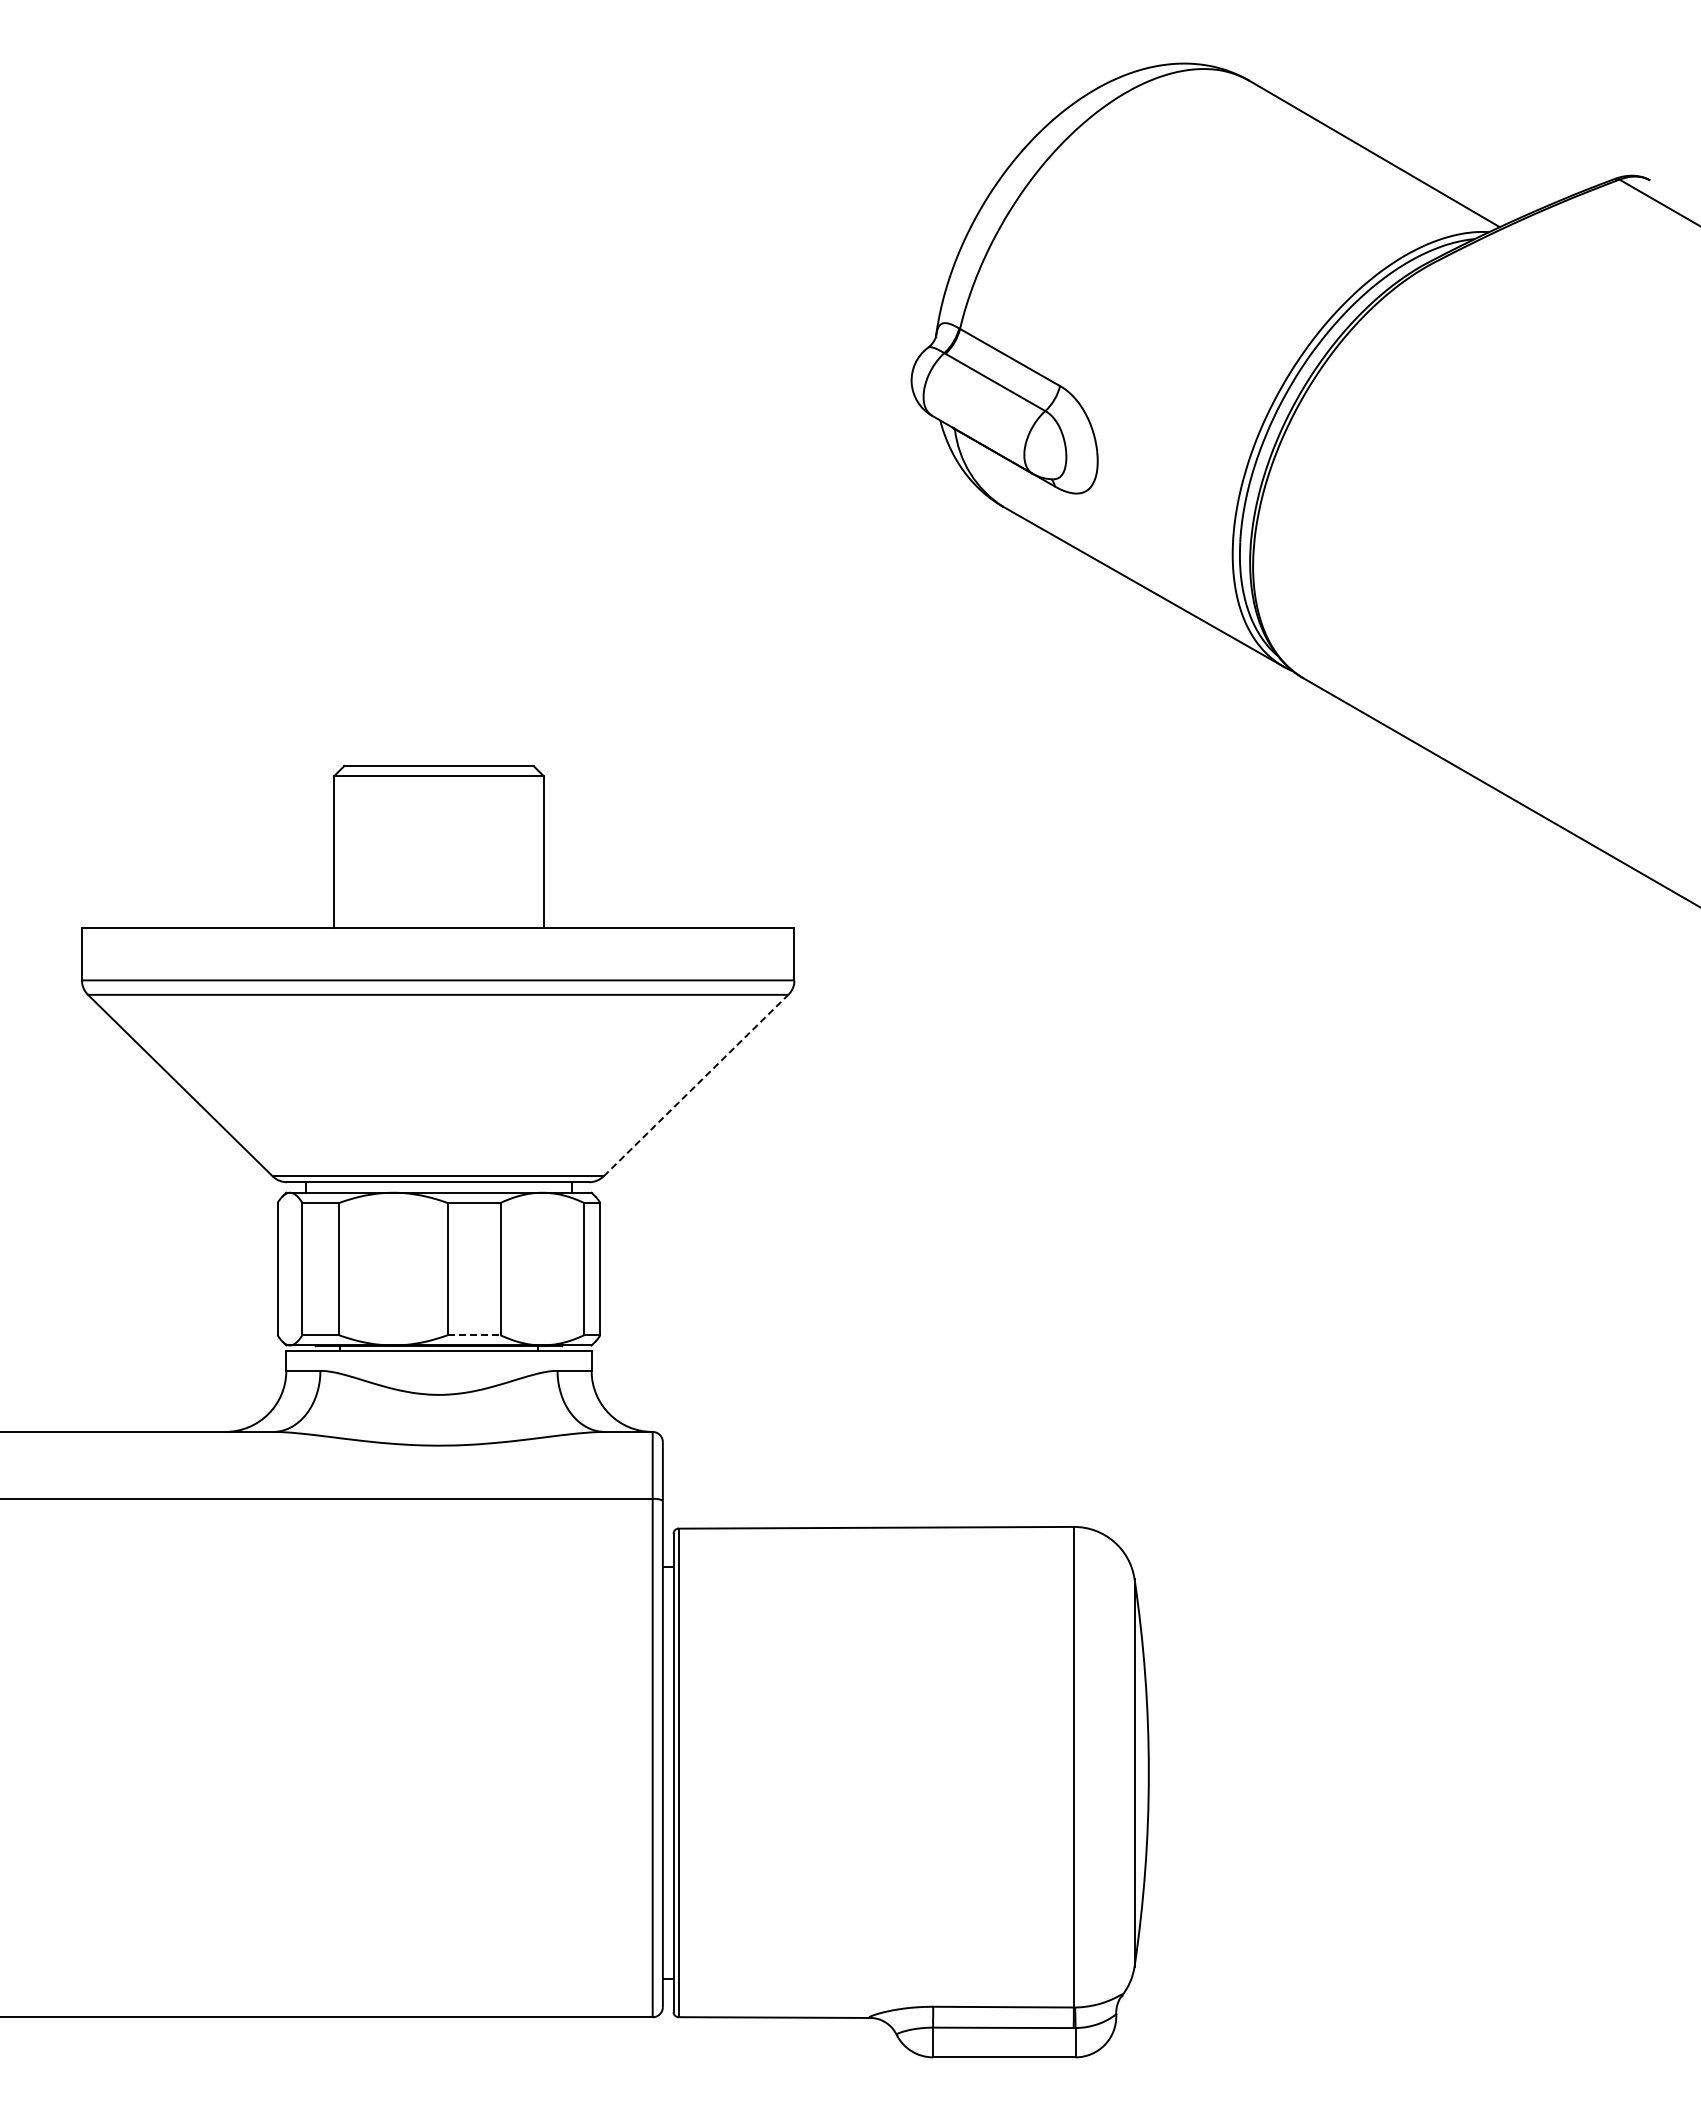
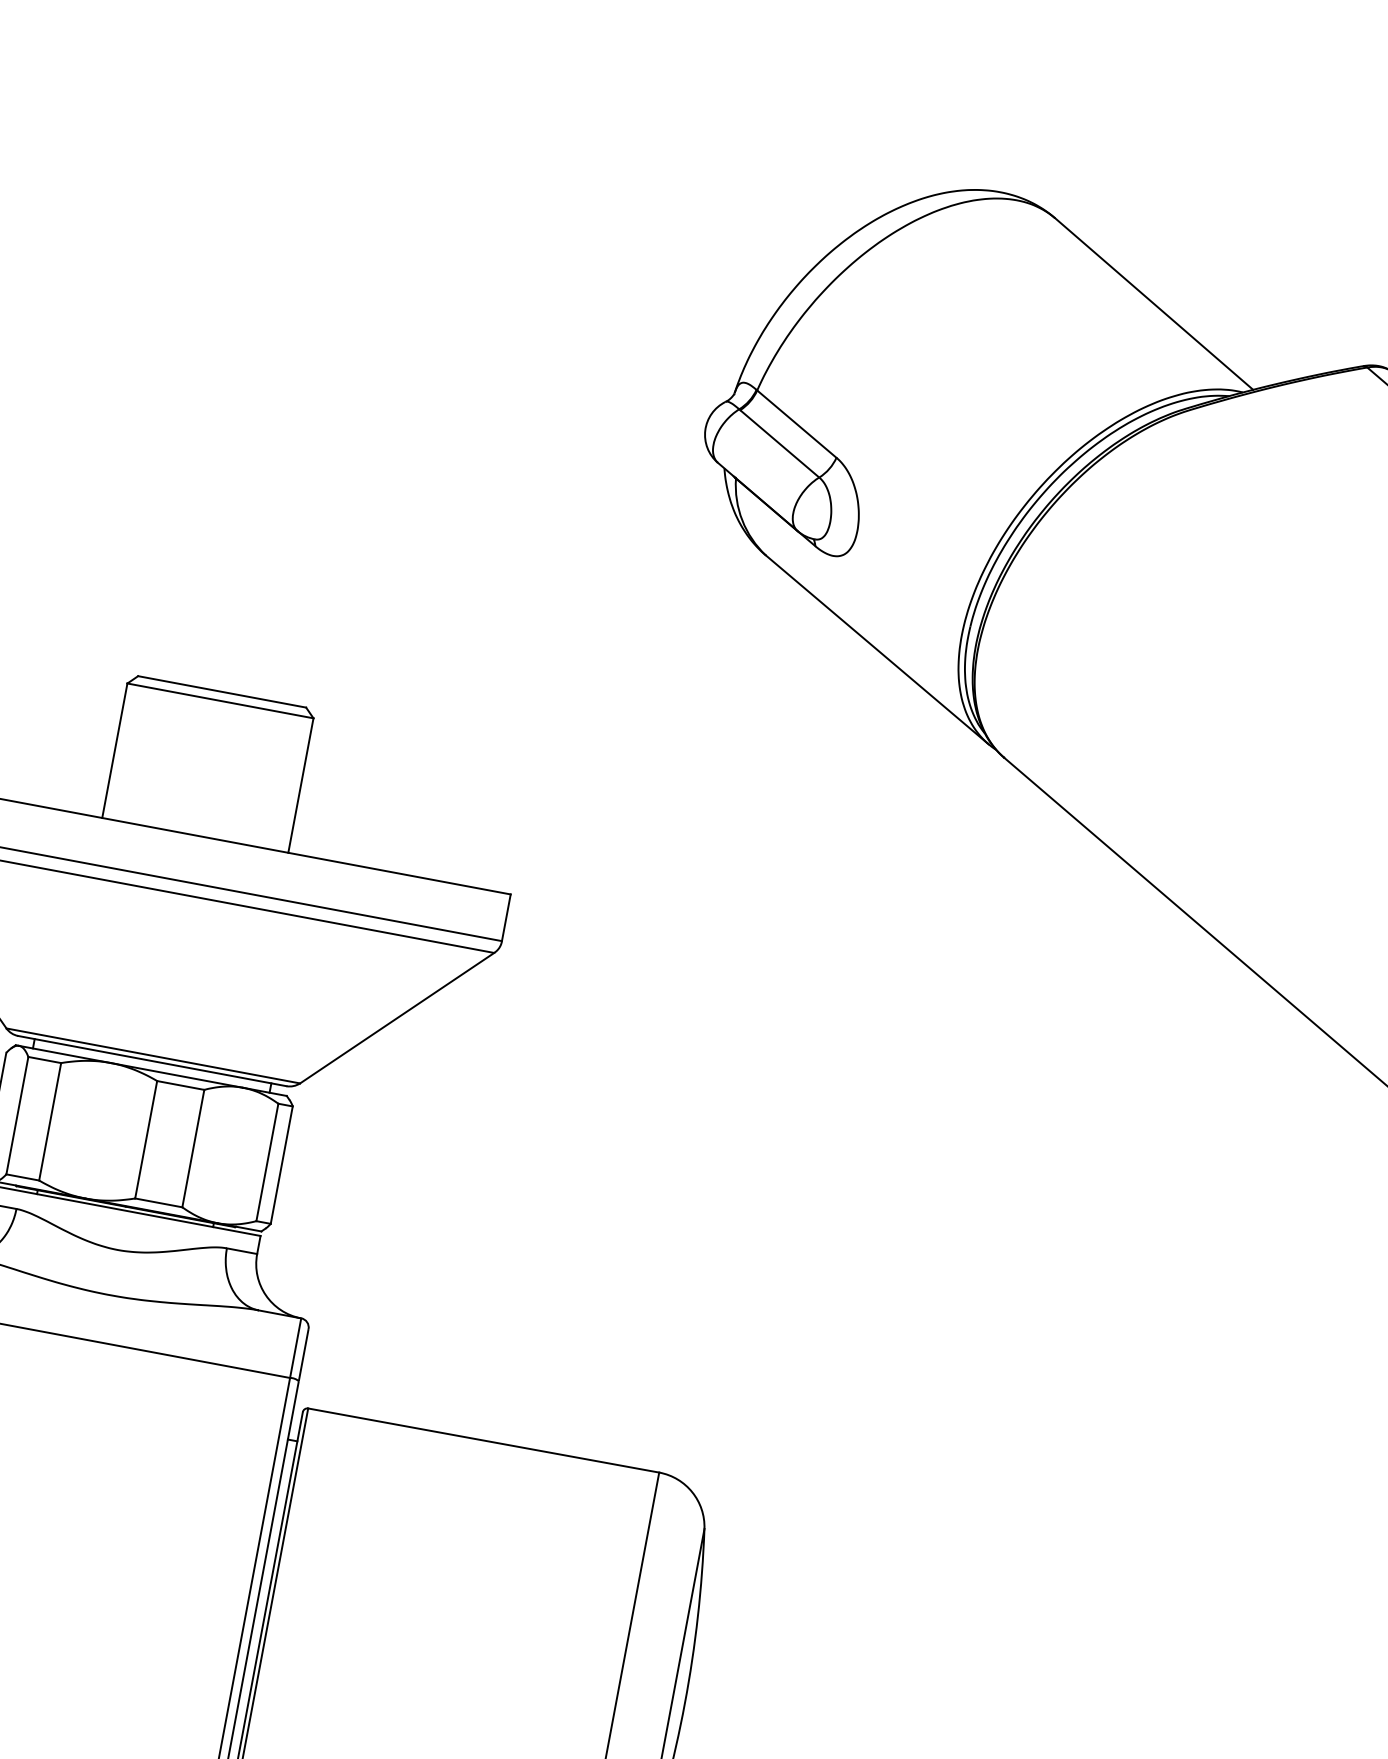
line: (696, 1085) -> (397, 1018), dashed -> solid
line: (474, 1335) -> (159, 1203), dashed -> solid

